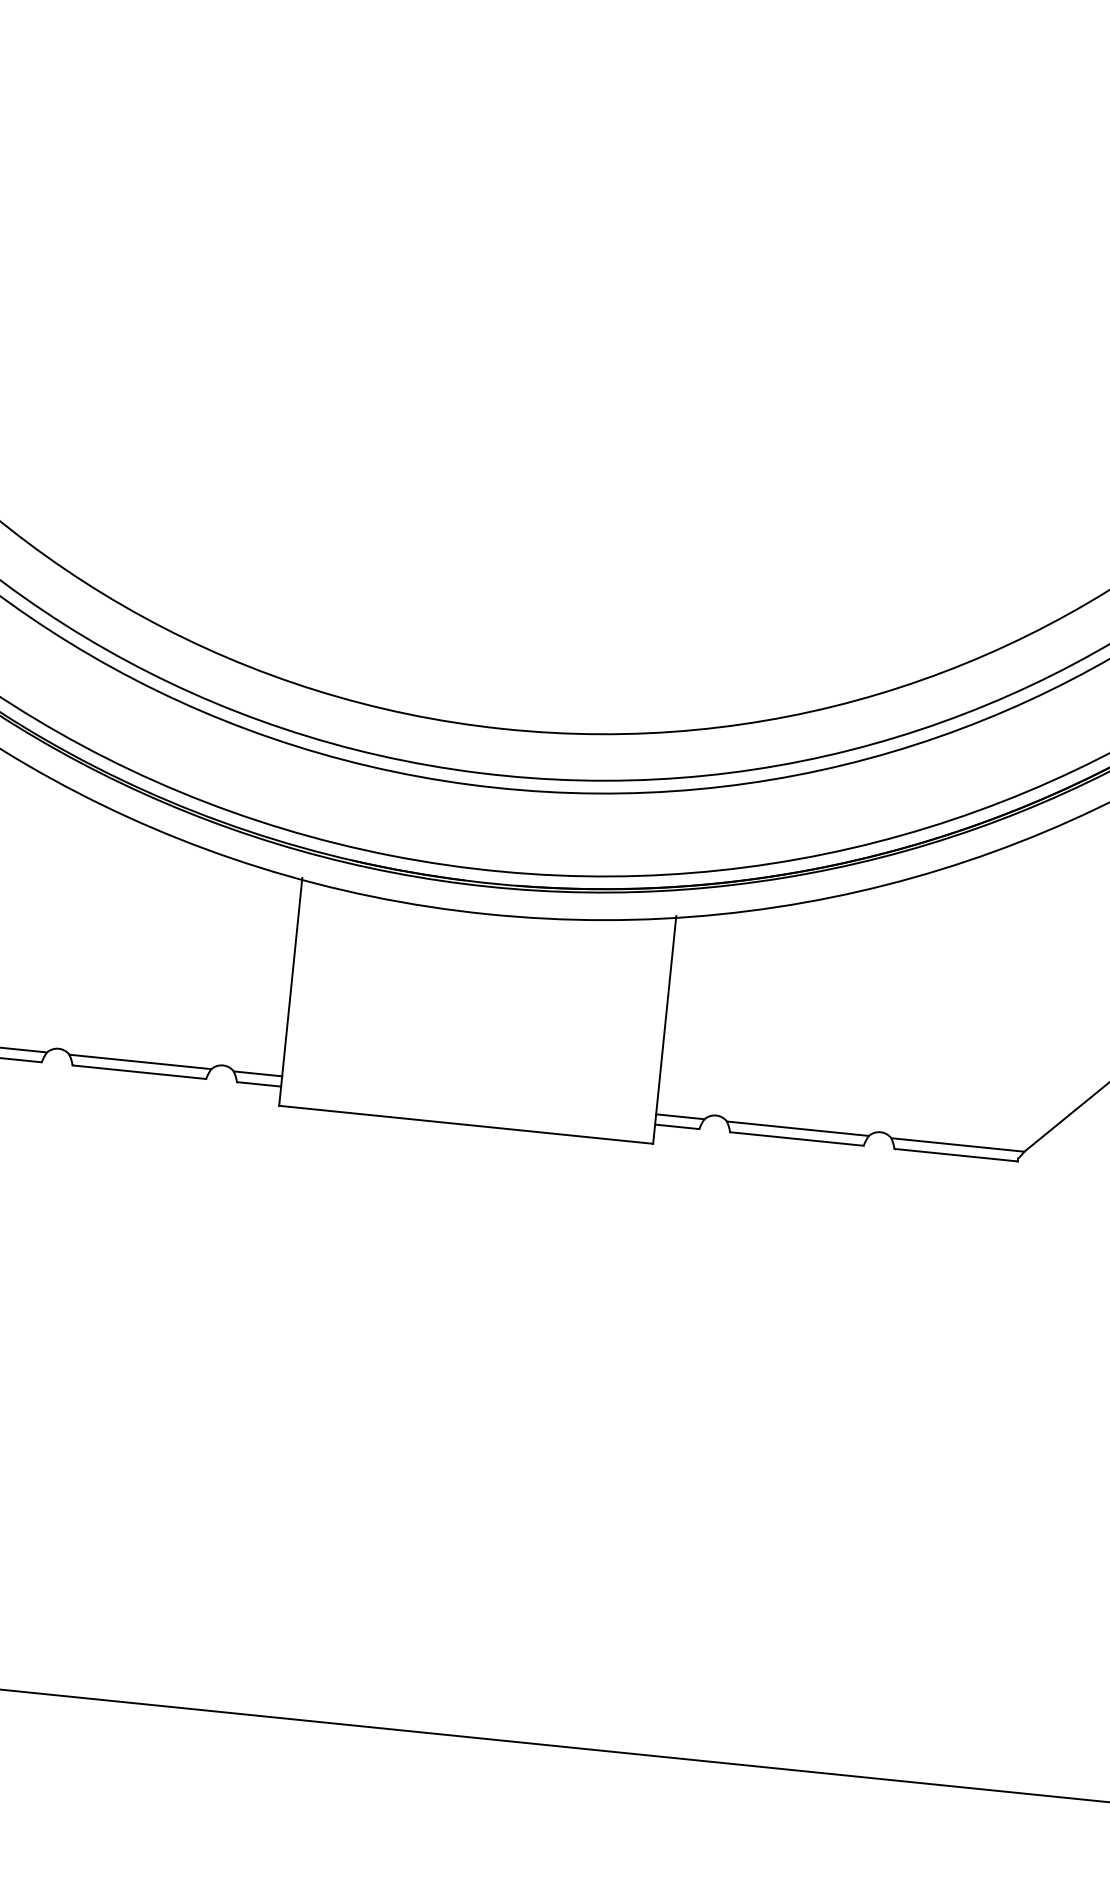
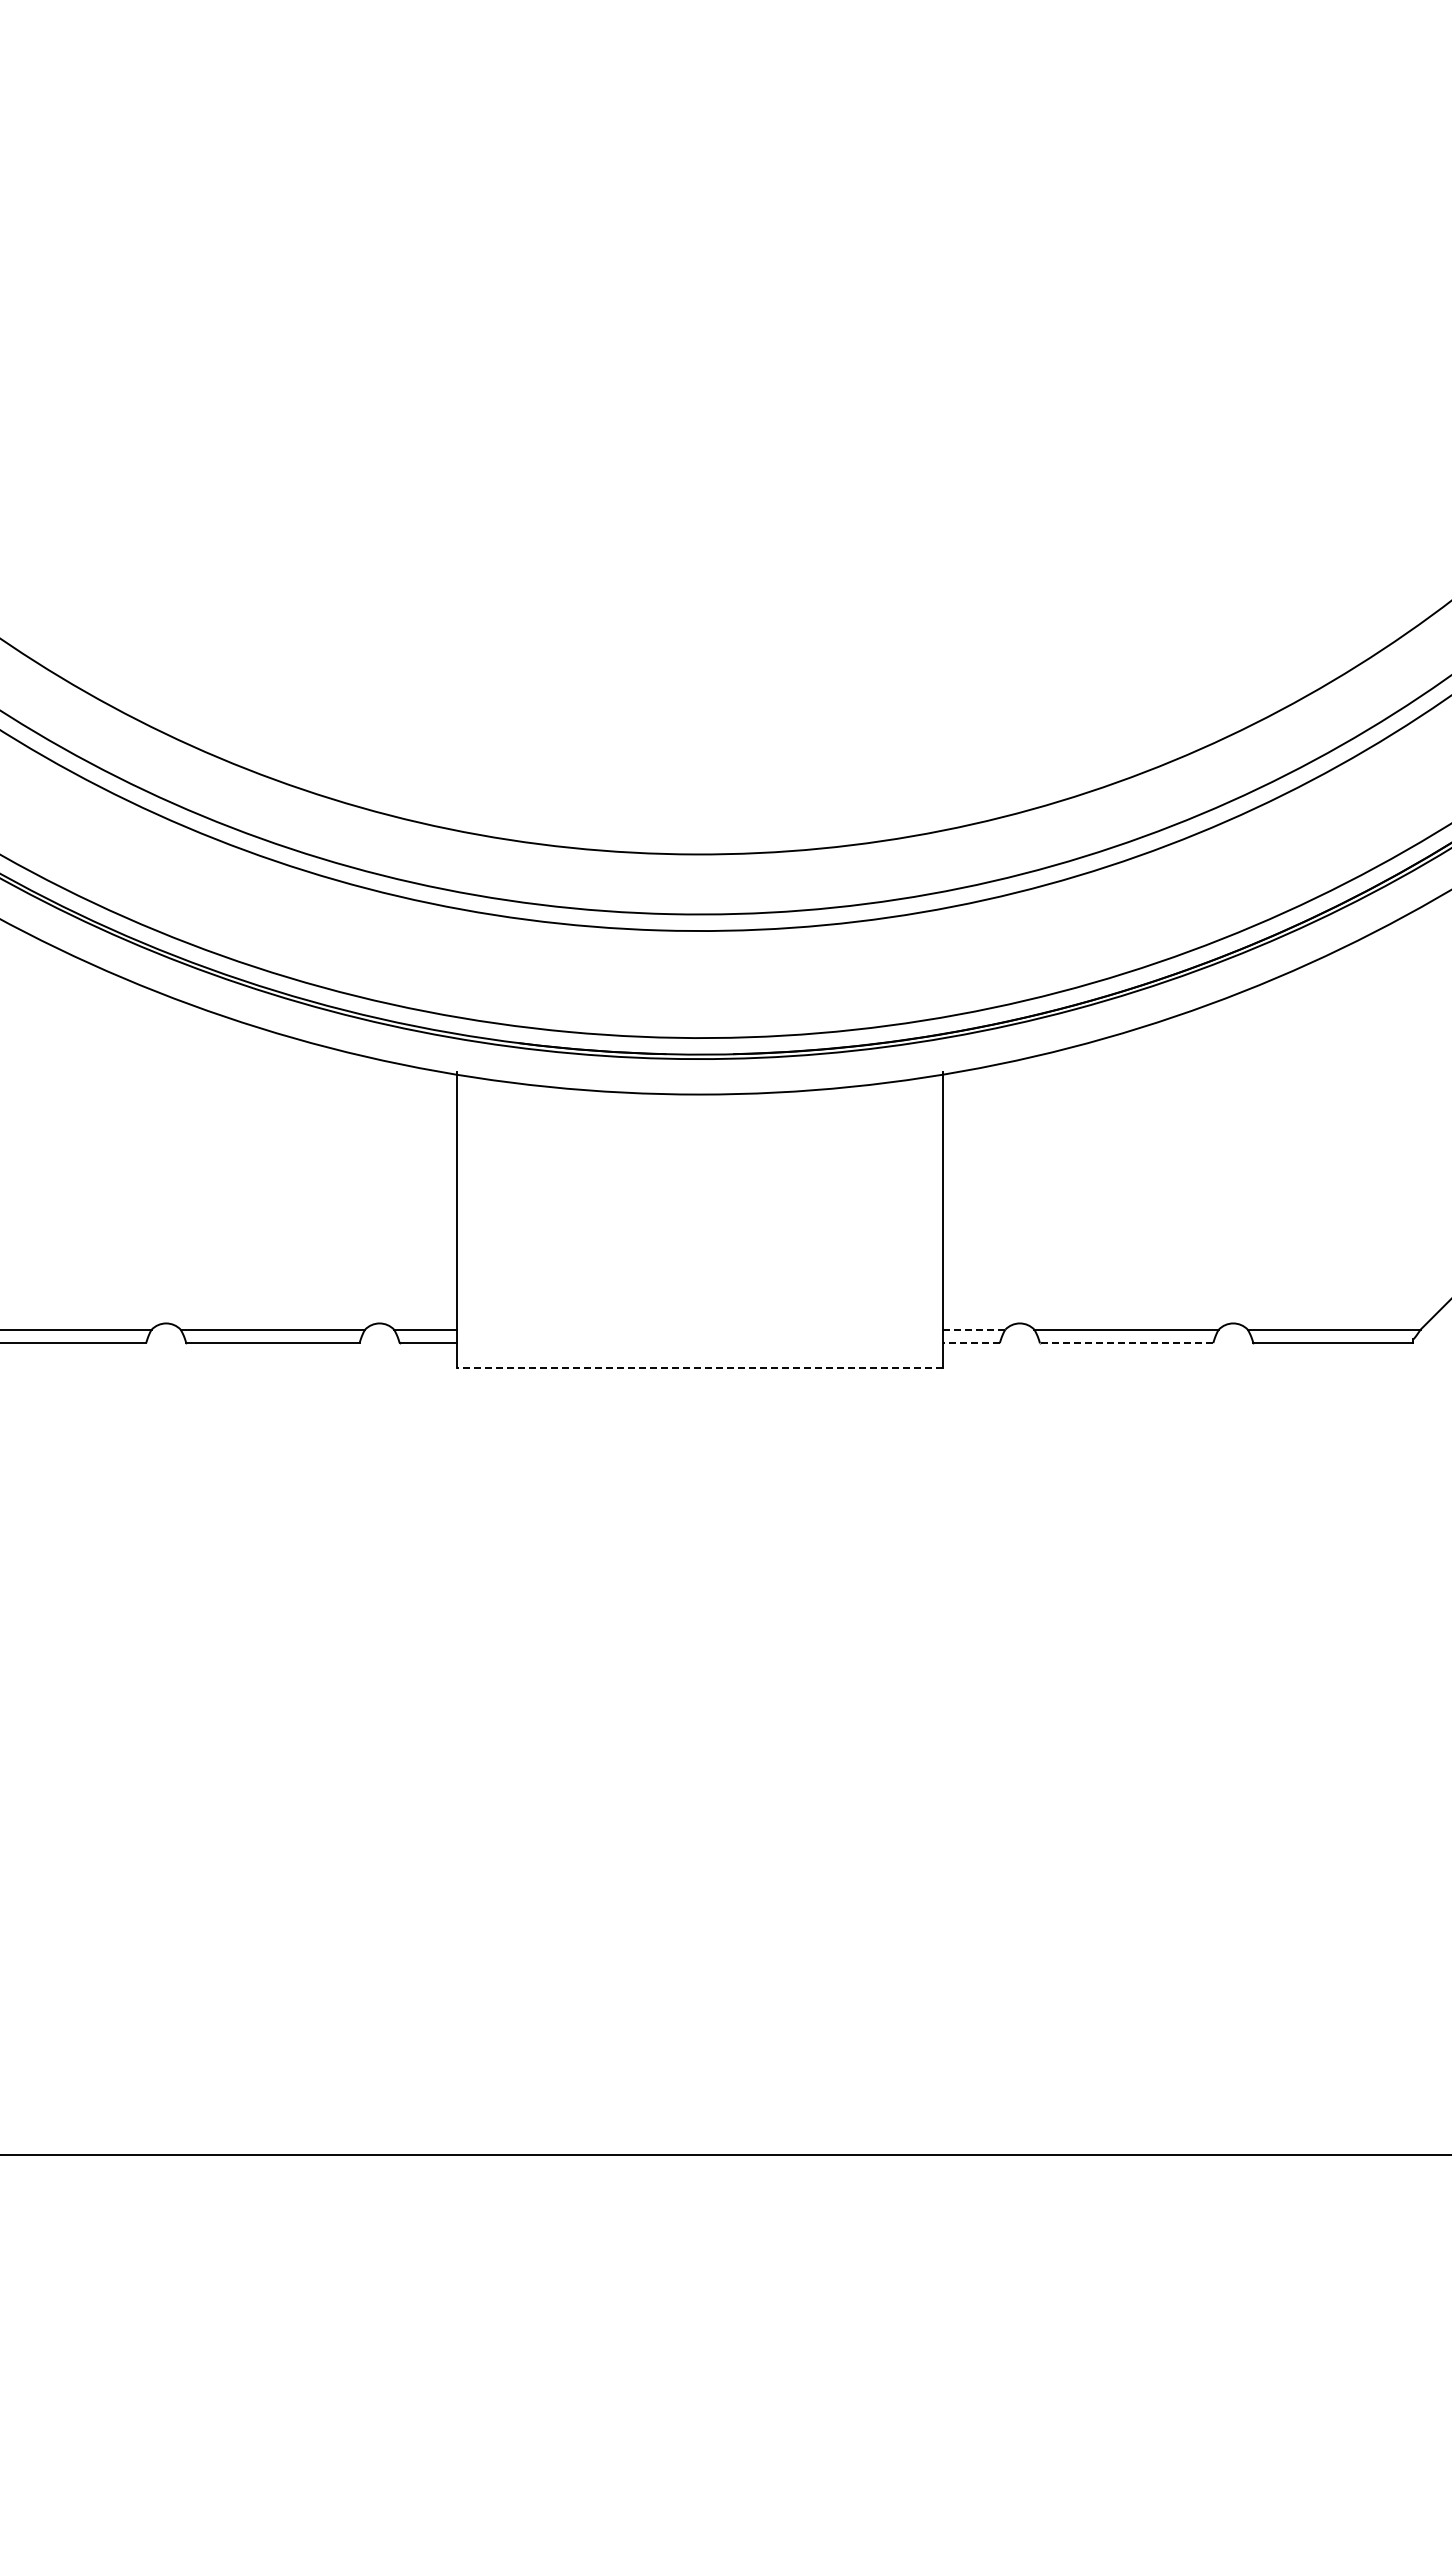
line: (680, 1116) -> (974, 1329), solid -> dashed
line: (465, 1125) -> (699, 1368), solid -> dashed
line: (677, 1127) -> (971, 1343), solid -> dashed
line: (796, 1139) -> (1126, 1343), solid -> dashed

